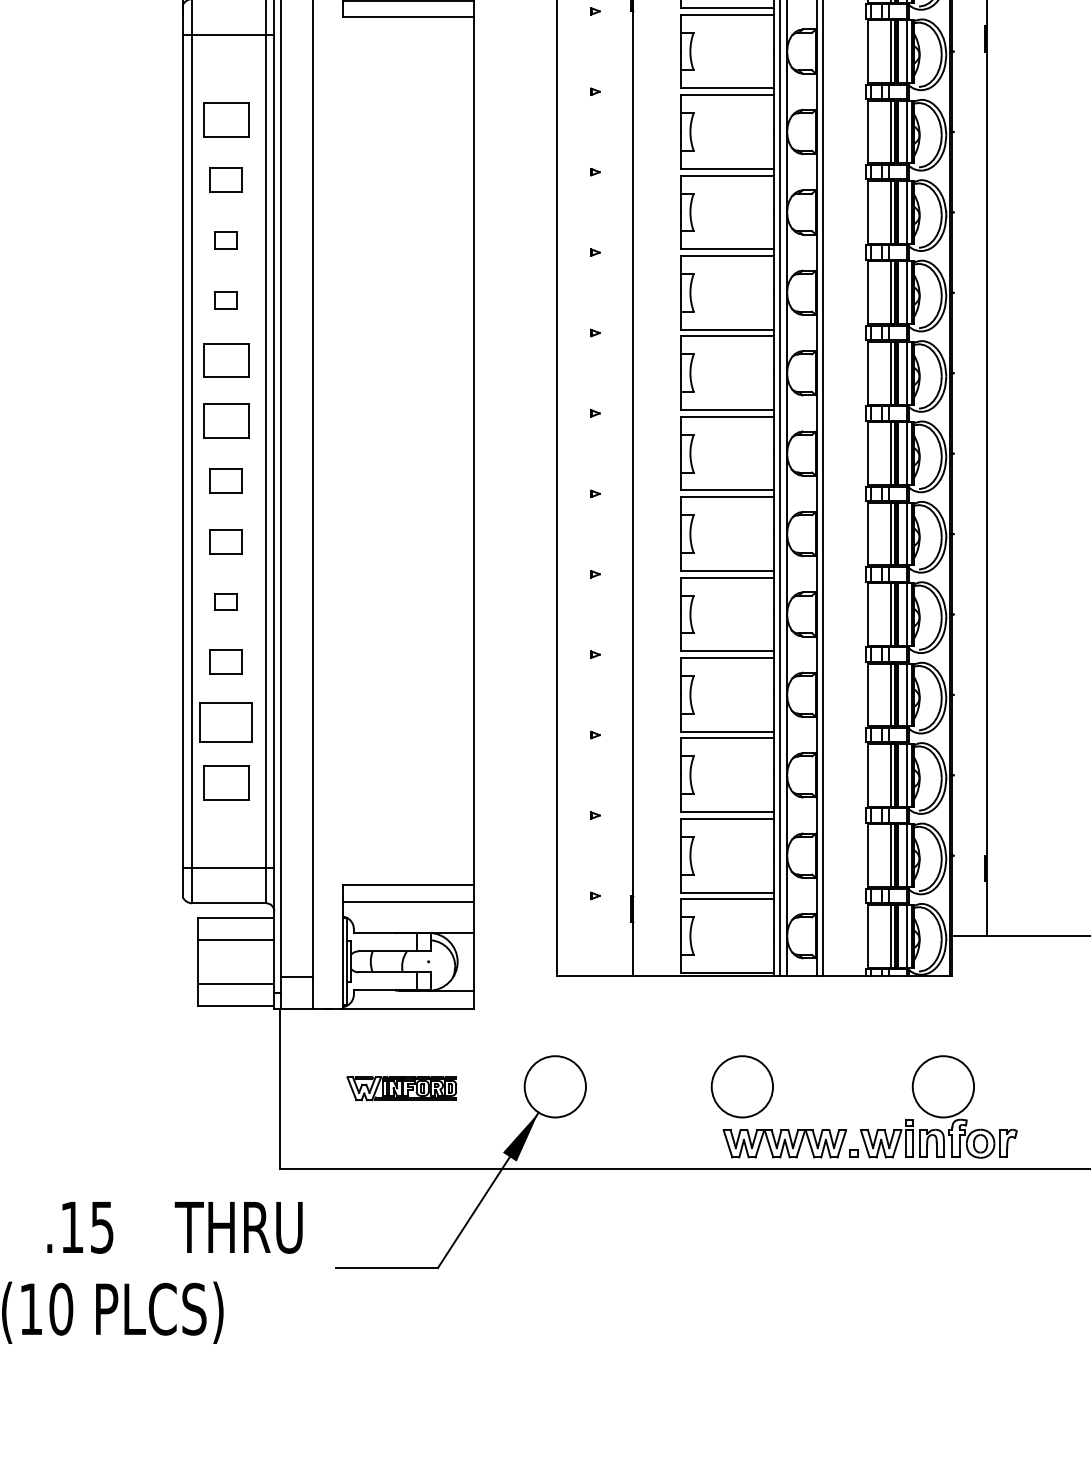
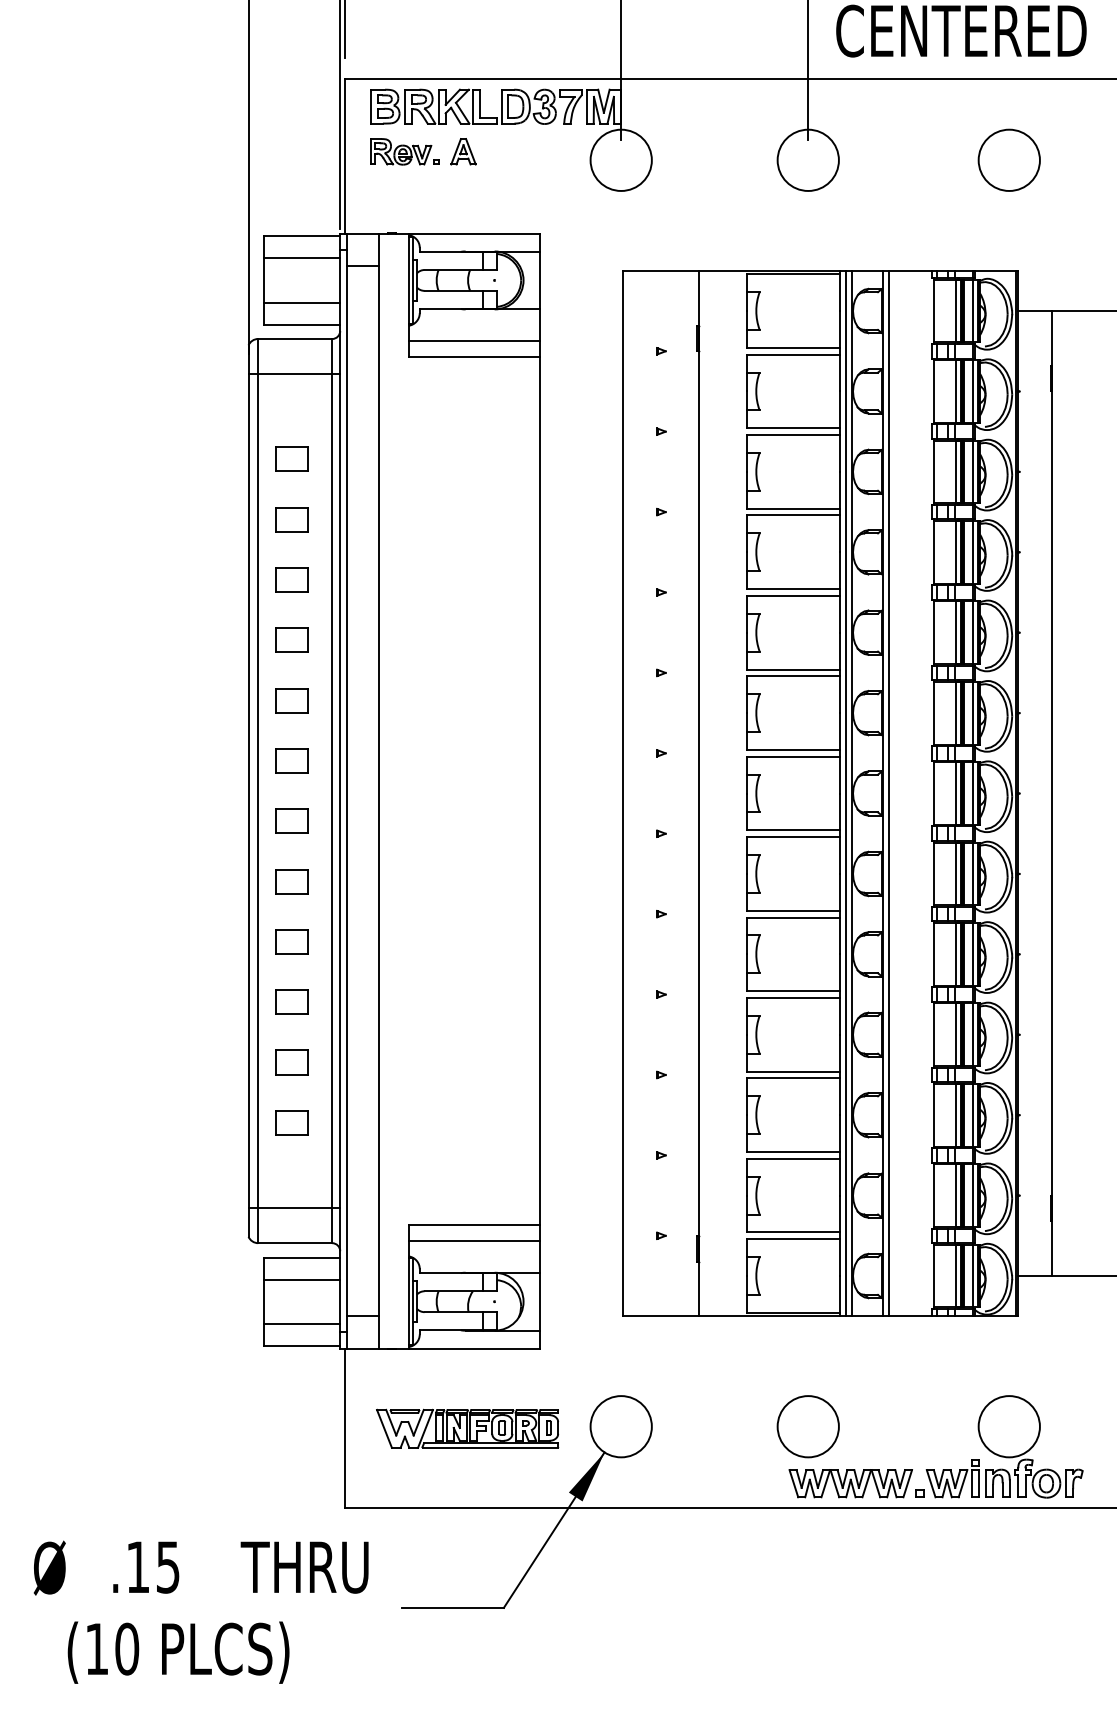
part: (225, 118) -> (291, 458), size x0.71
part: (225, 239) -> (291, 579), size x1.43
part: (225, 299) -> (291, 639), size x1.43
part: (225, 360) -> (291, 700), size x0.71
part: (225, 420) -> (291, 760), size x0.71
part: (225, 601) -> (291, 941), size x1.43
part: (225, 722) -> (291, 1062), size x0.62
part: (225, 782) -> (291, 1122), size x0.71
part: (401, 1088) -> (467, 1428), size x1.67

